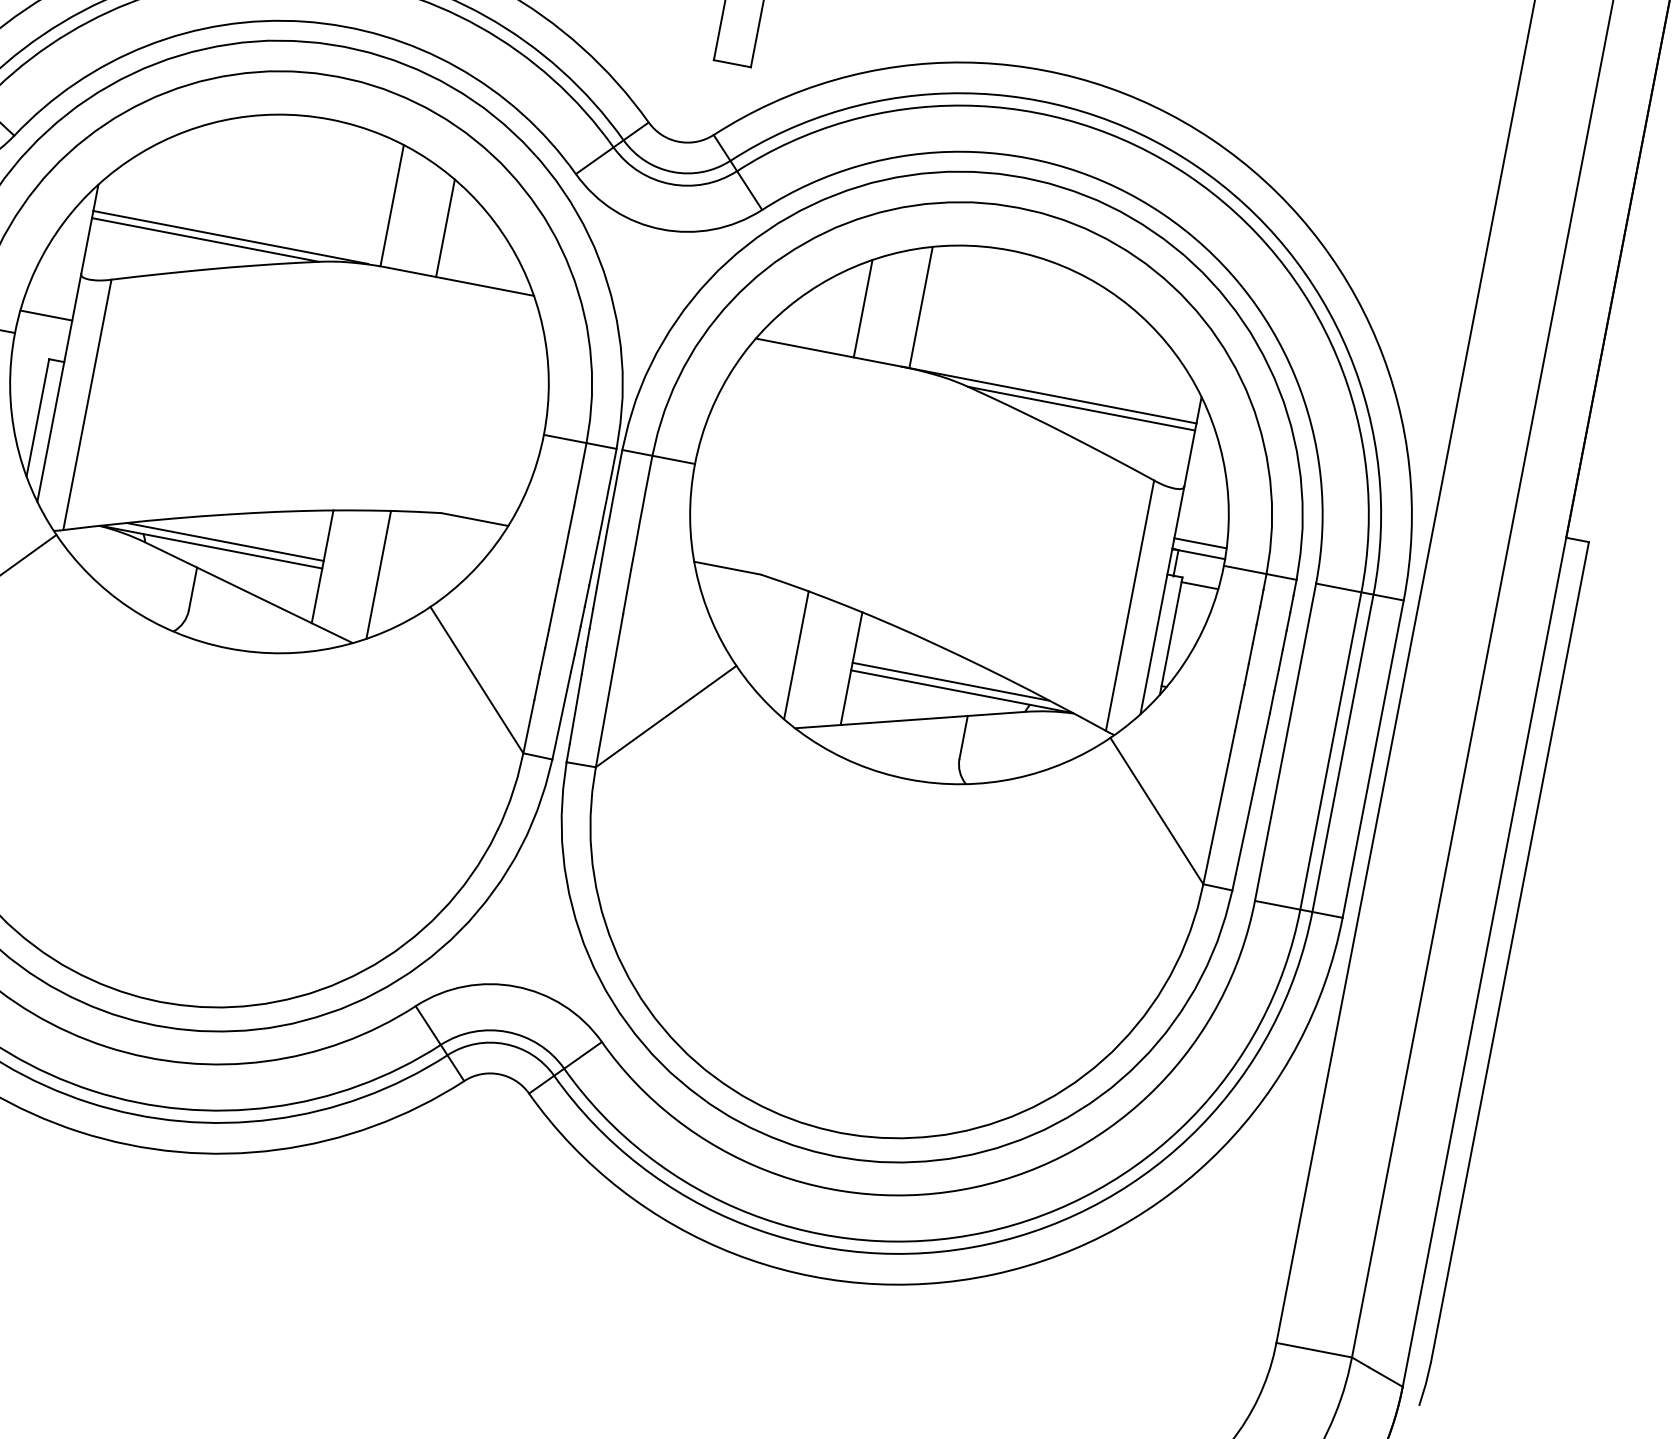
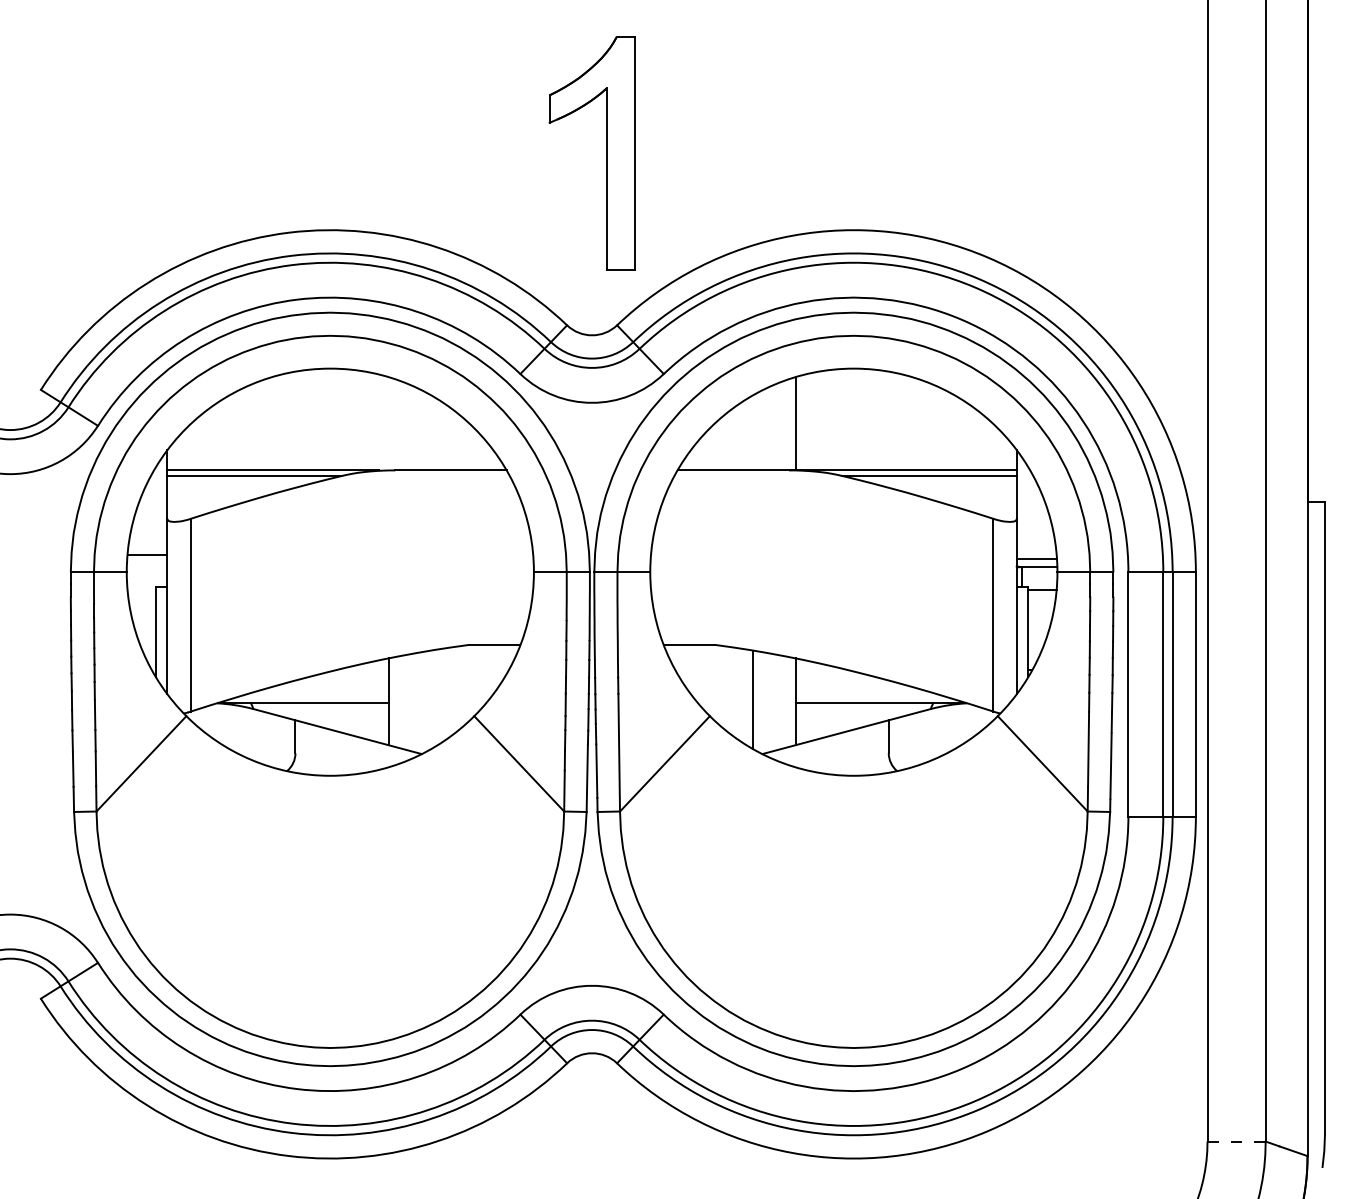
line: (392, 205) -> (388, 423), removed
line: (445, 227) -> (431, 432), removed
line: (862, 308) -> (752, 432), removed
line: (224, 542) -> (312, 697), removed
line: (379, 574) -> (431, 699), removed
line: (951, 682) -> (871, 697), removed
line: (1314, 1350) -> (1236, 1141), solid -> dashed

